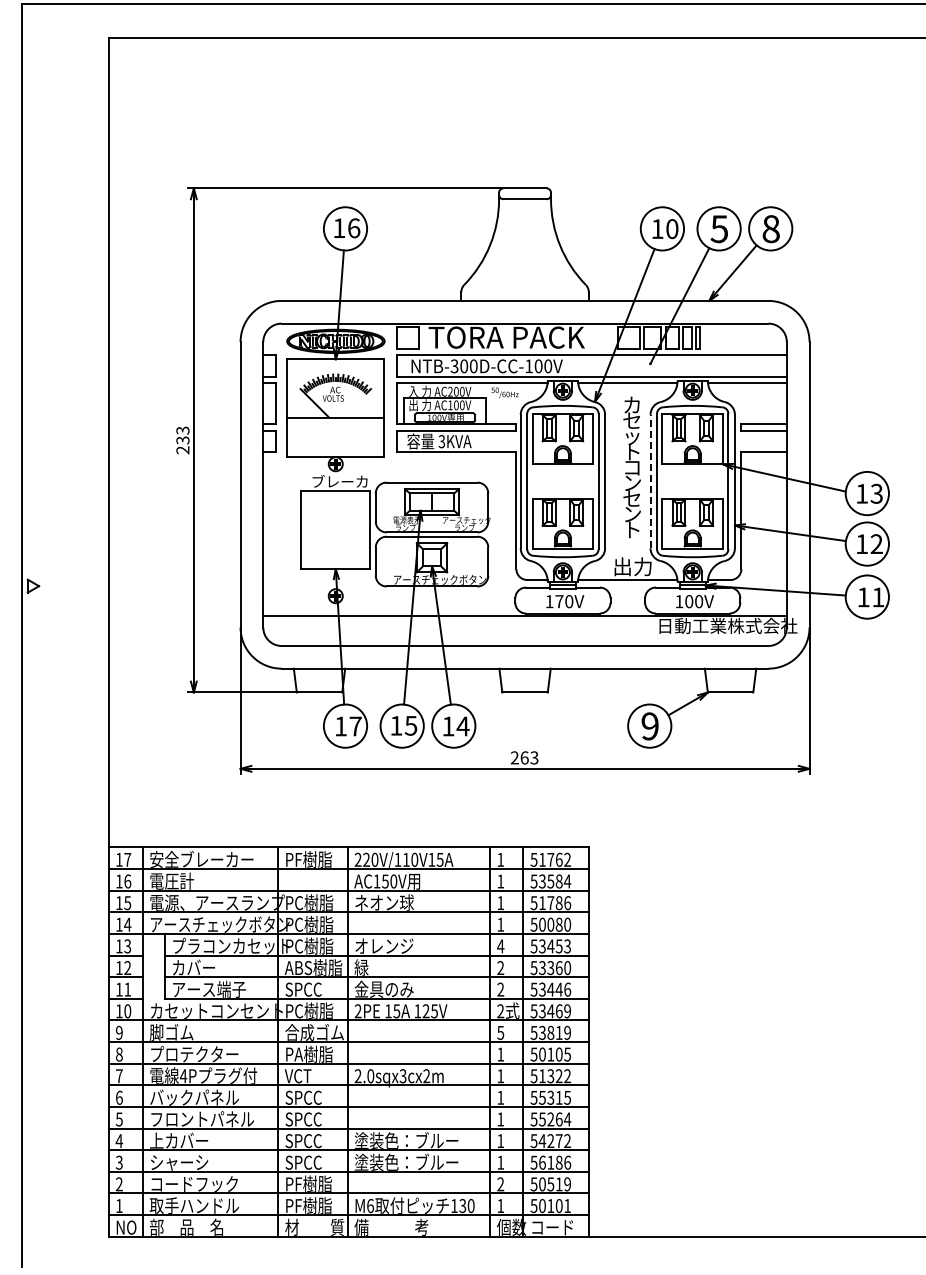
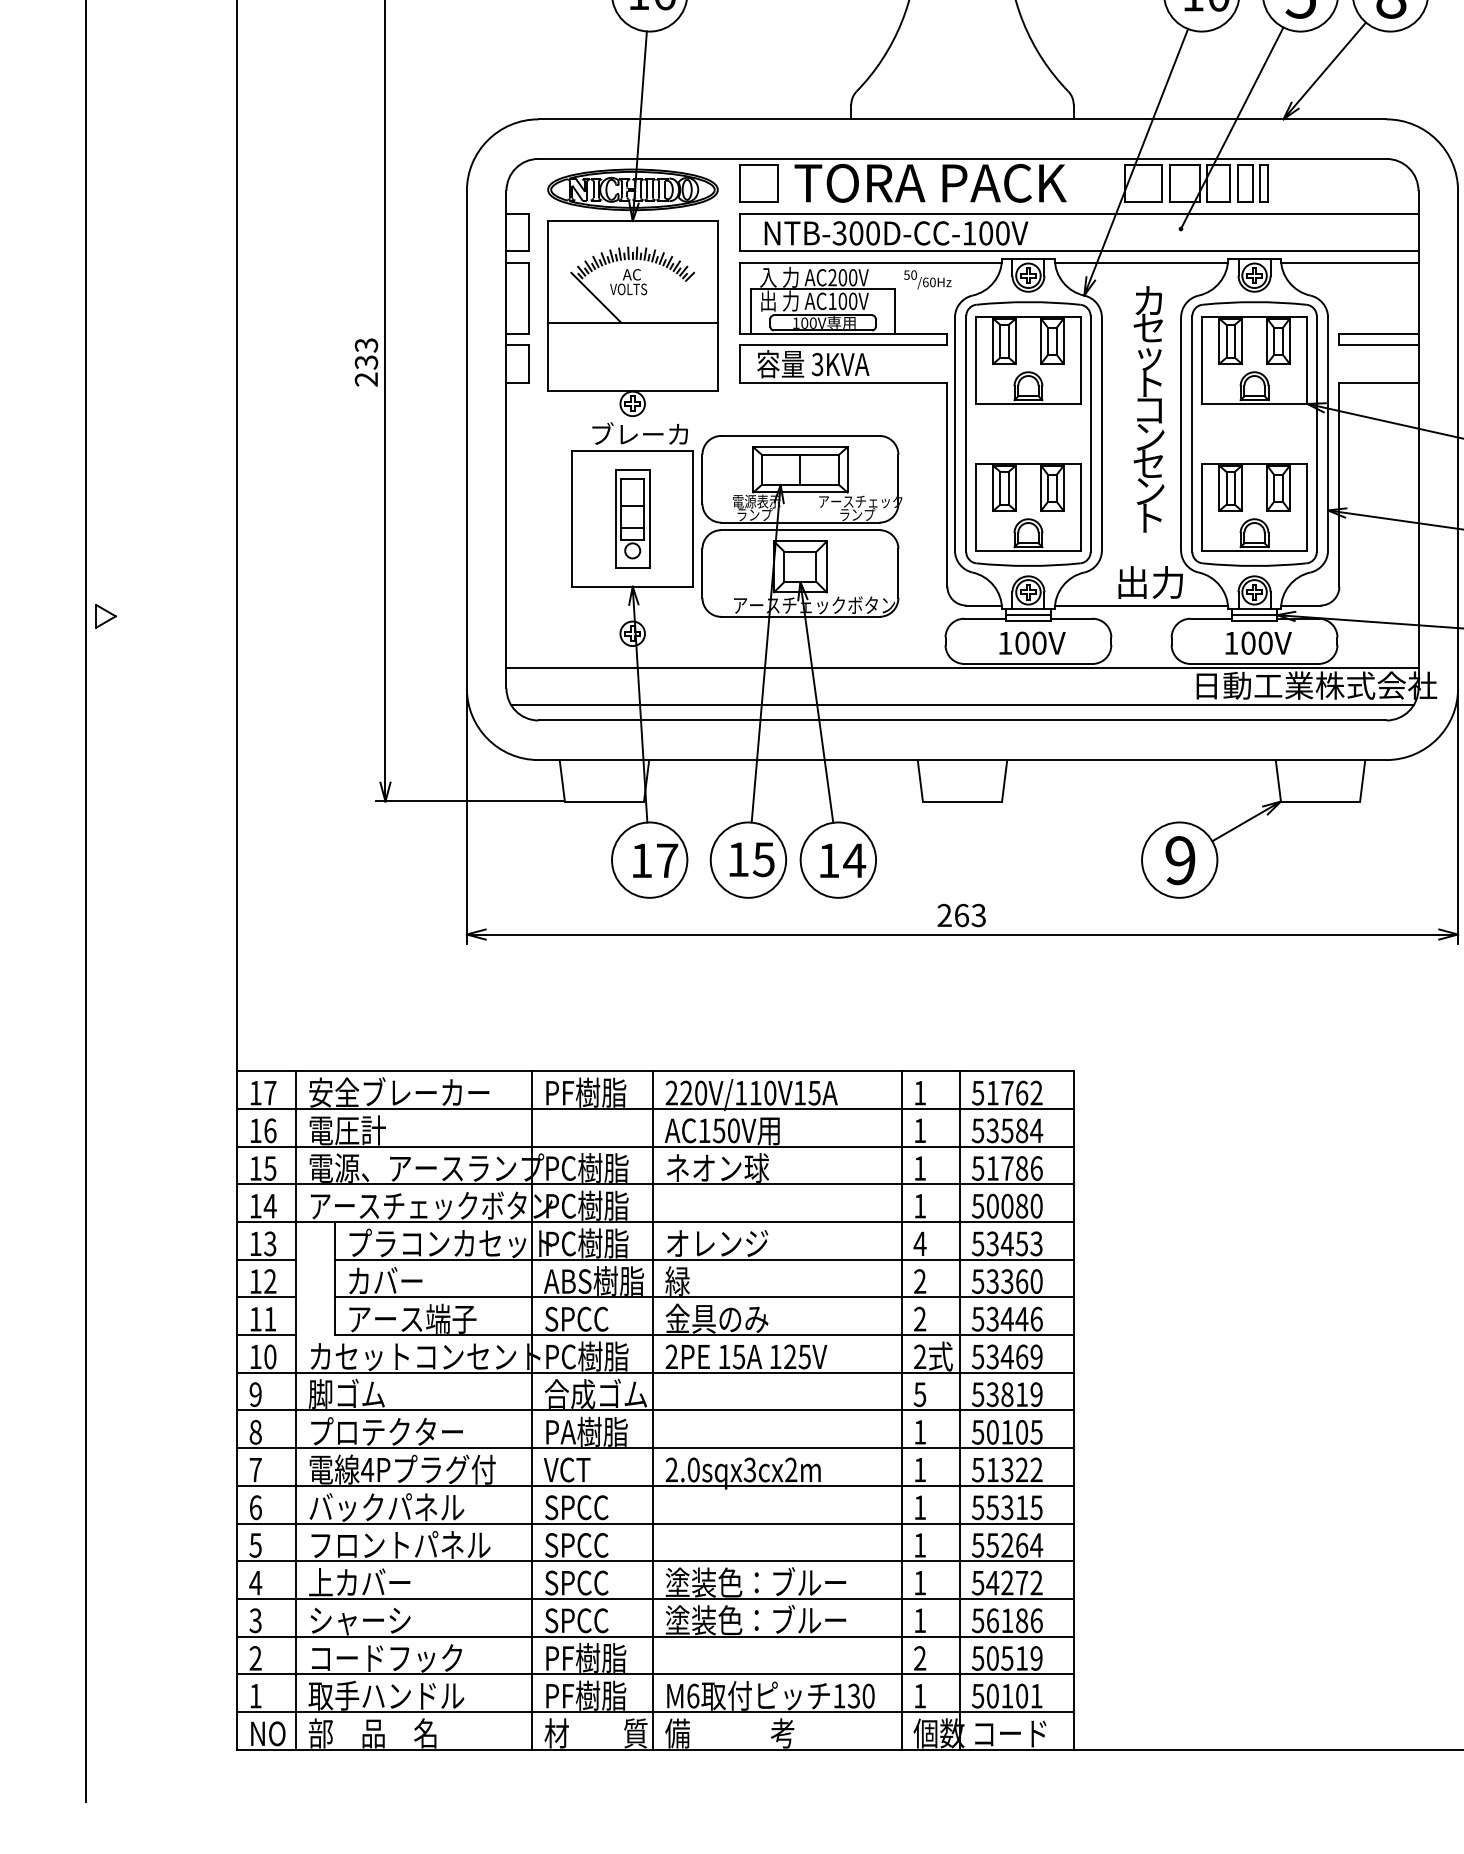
line: (650, 481) -> (1181, 433), dashed -> solid
part: (335, 529) -> (632, 517), added
text: (559, 601) -> (1022, 643), 170V -> 100V
line: (525, 637) -> (963, 705), added

